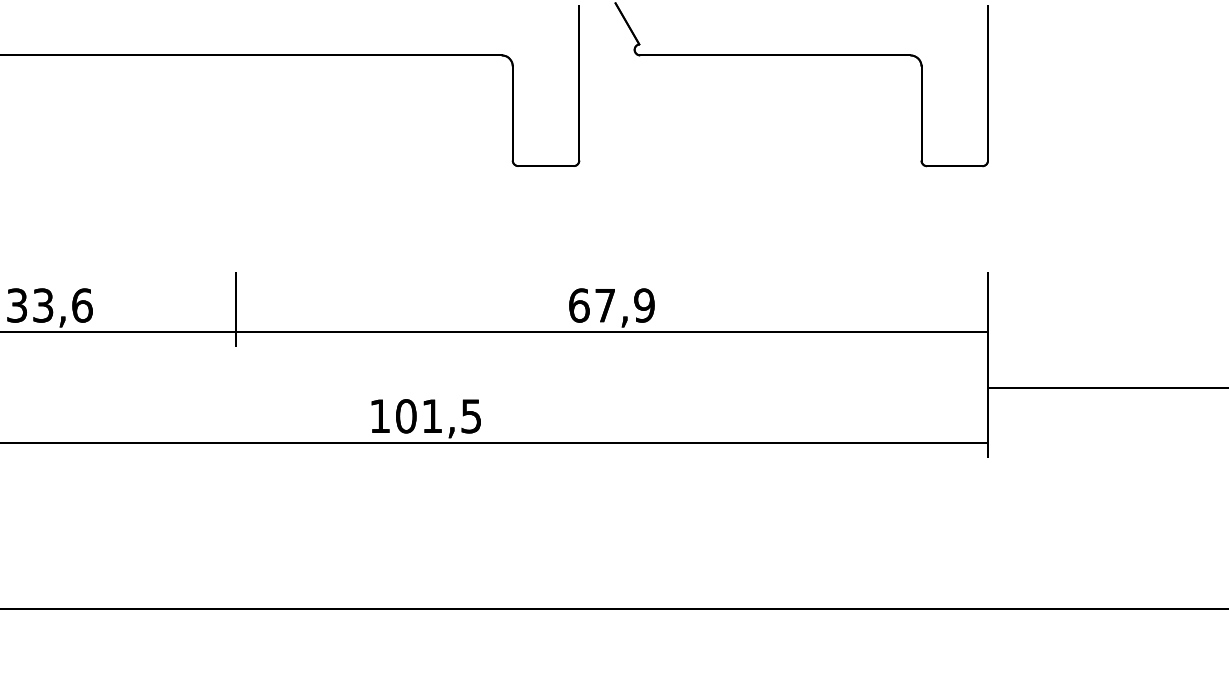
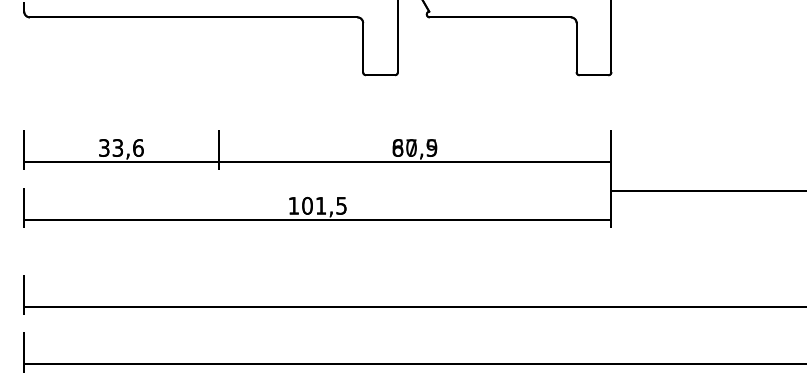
text: (611, 304) -> (414, 147), 67,9 -> 80,5

